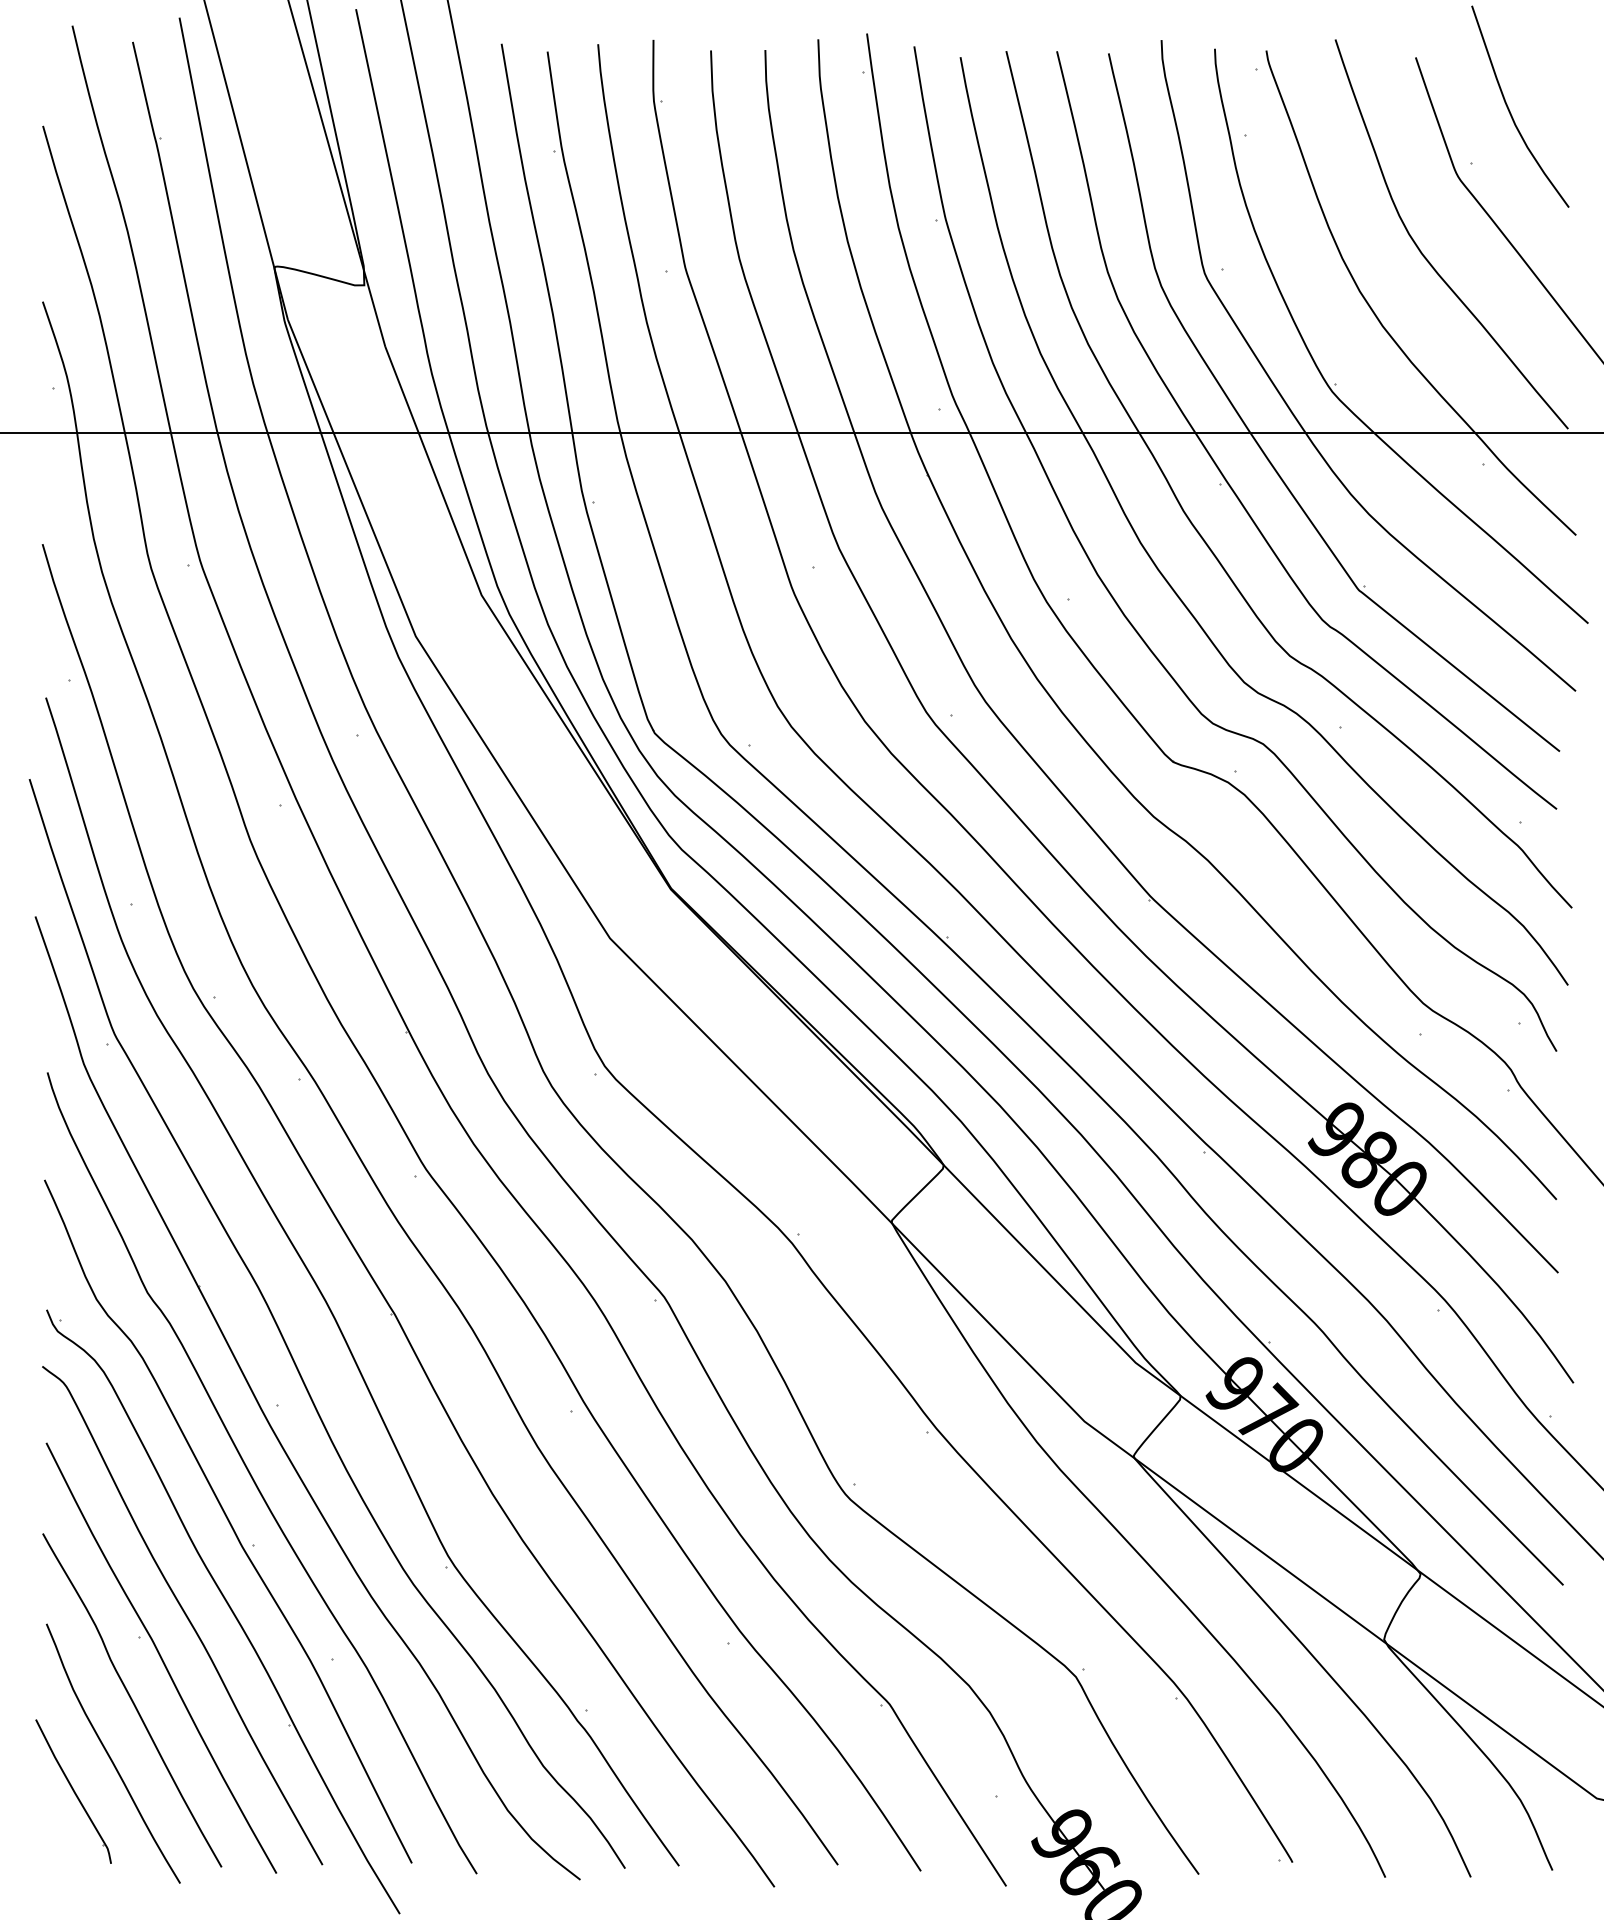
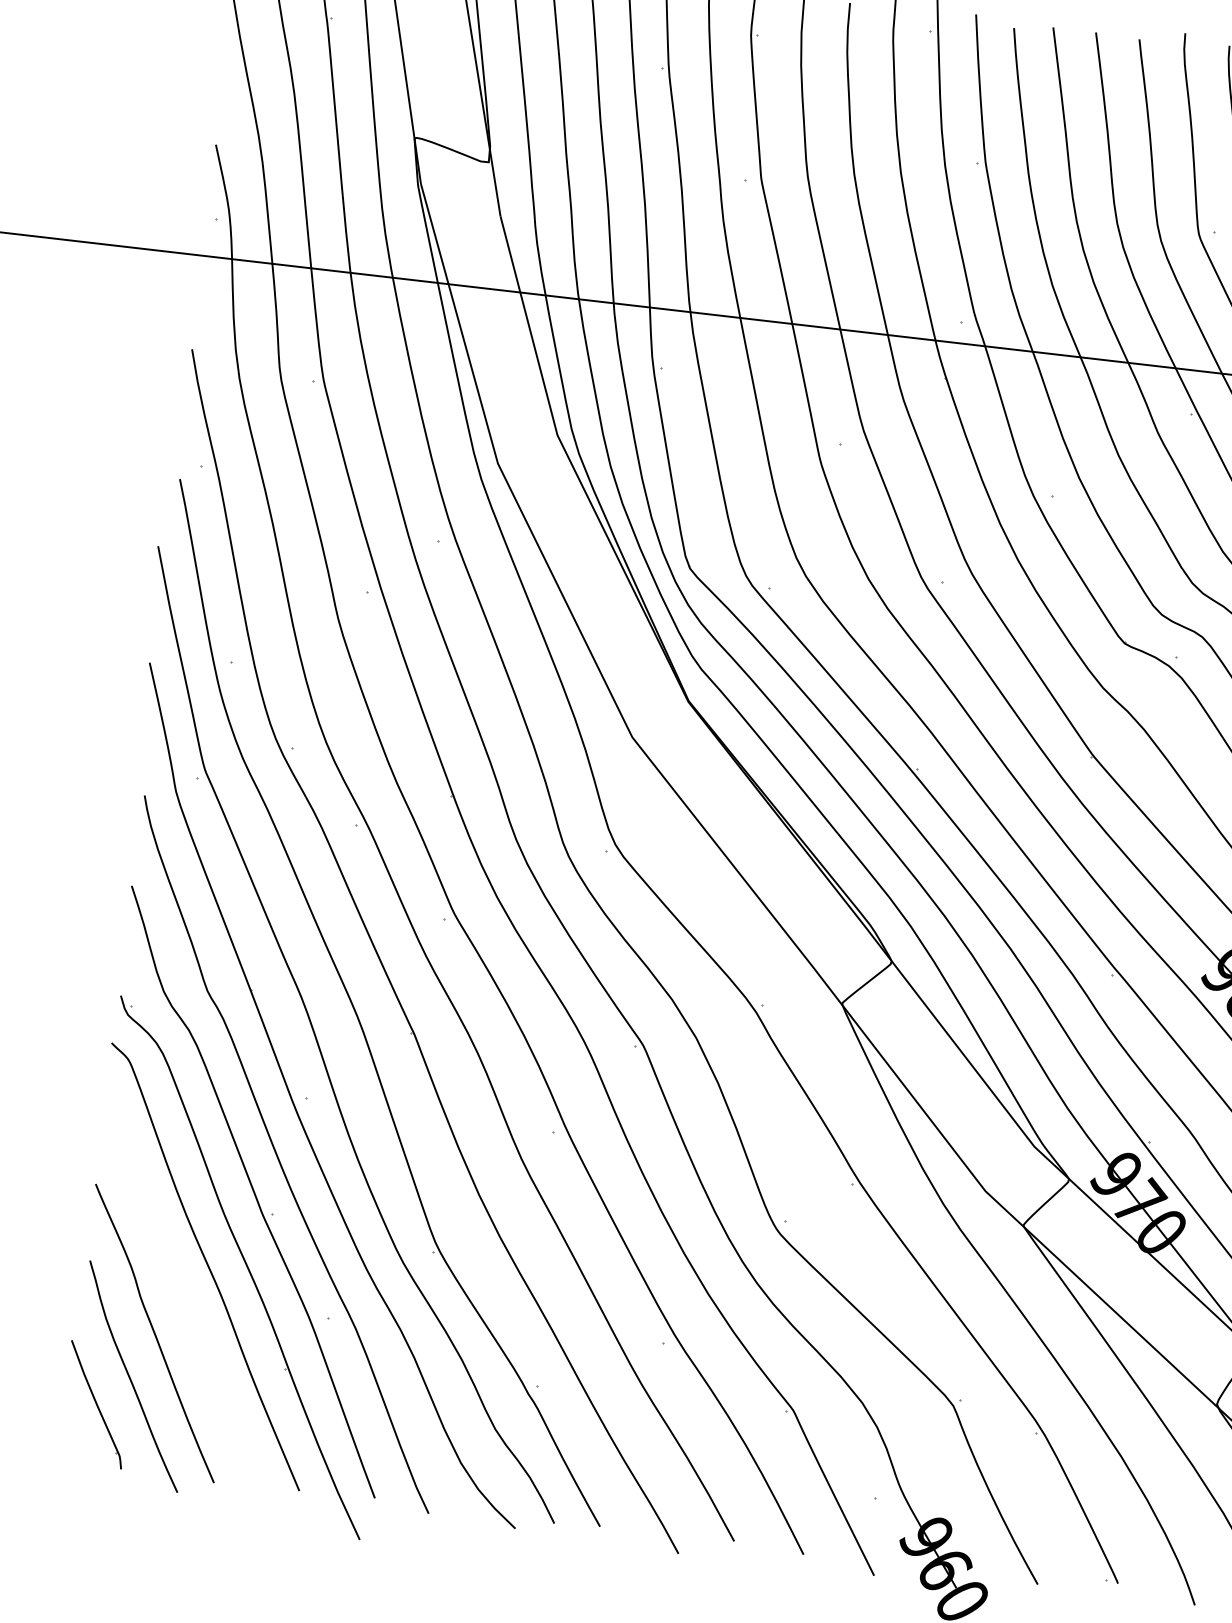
part: (161, 1657) -> (183, 1300), removed

